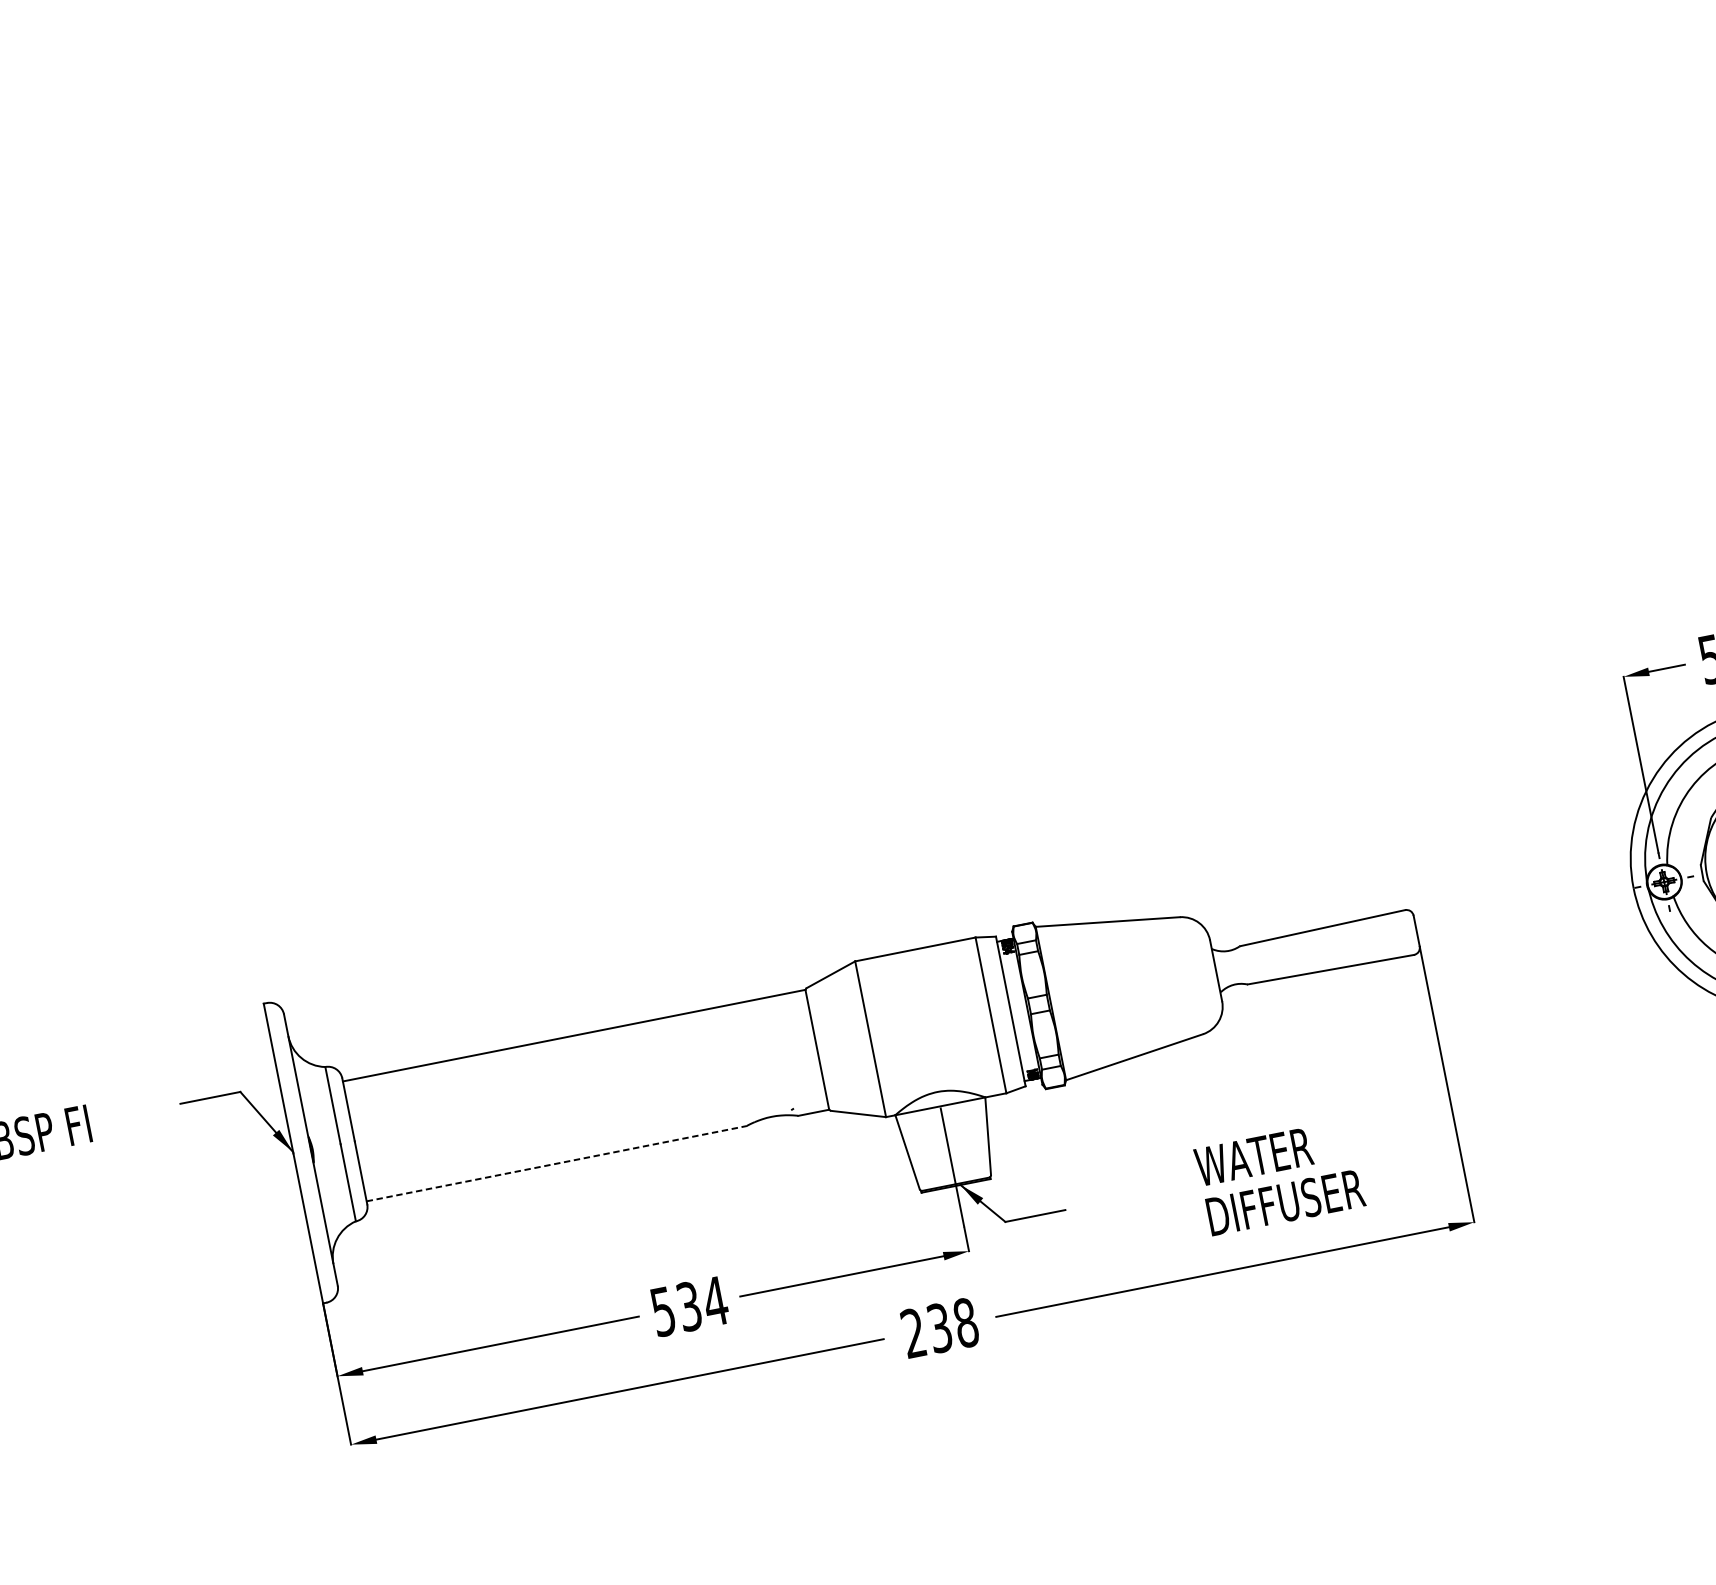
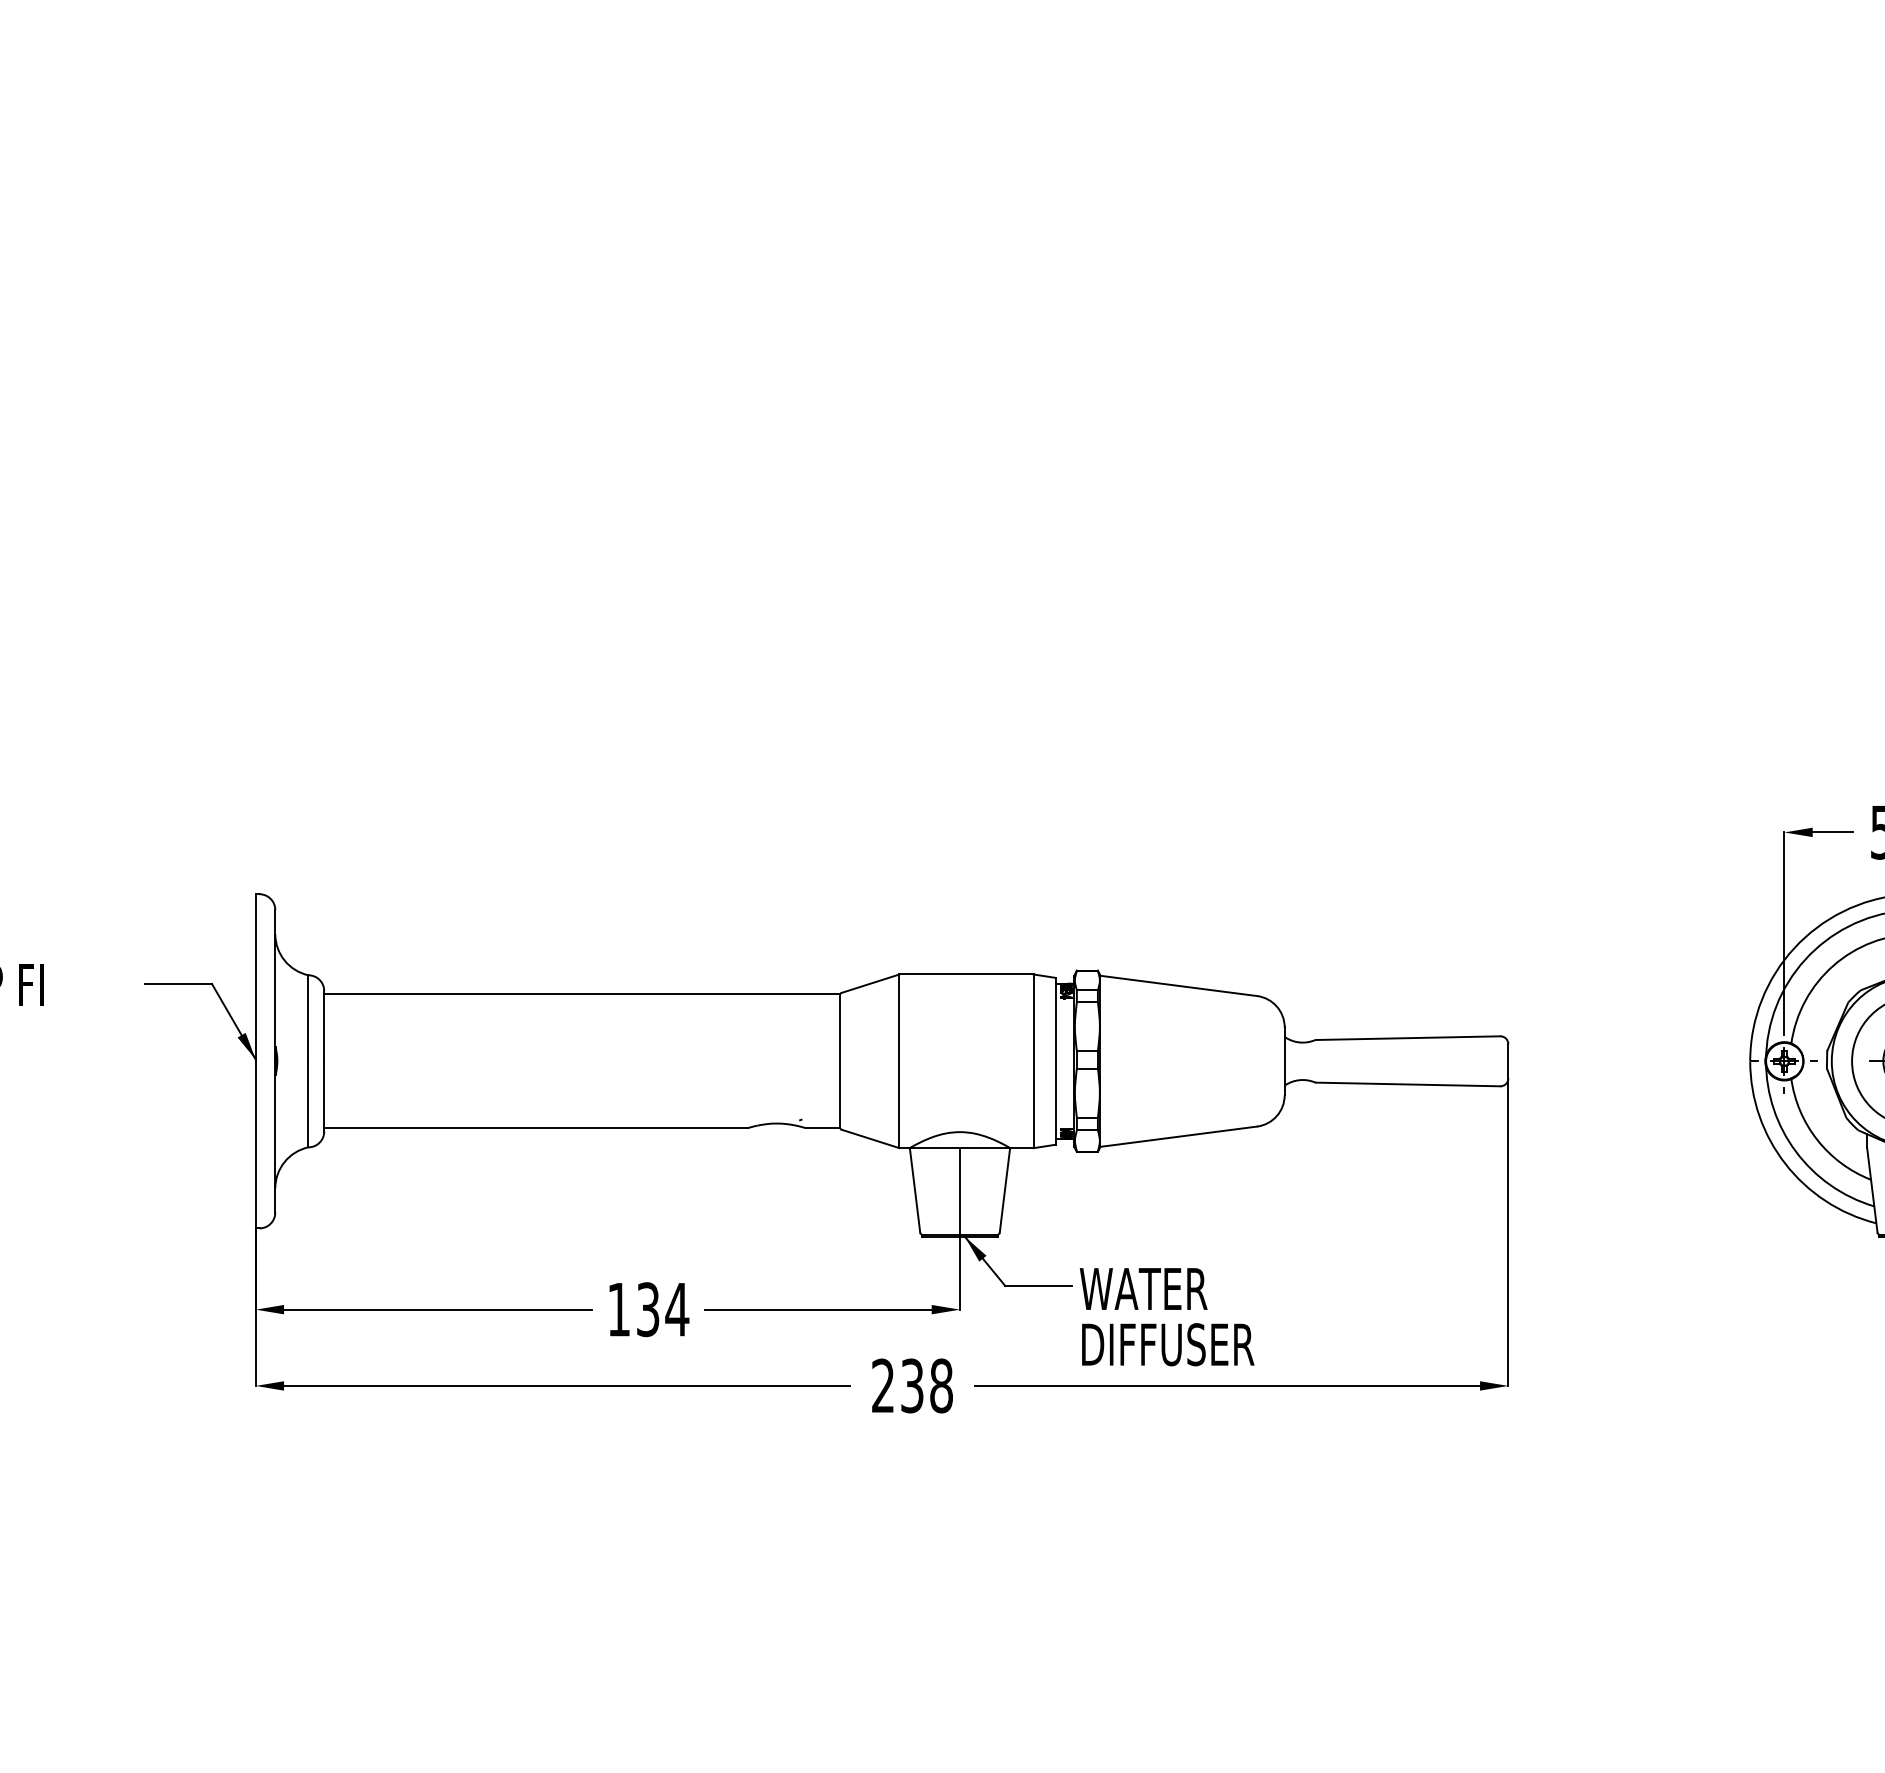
line: (557, 1163) -> (536, 1128), dashed -> solid
text: (1279, 1178) -> (1166, 1317), moved
text: (662, 1312) -> (618, 1310), 534 -> 134

